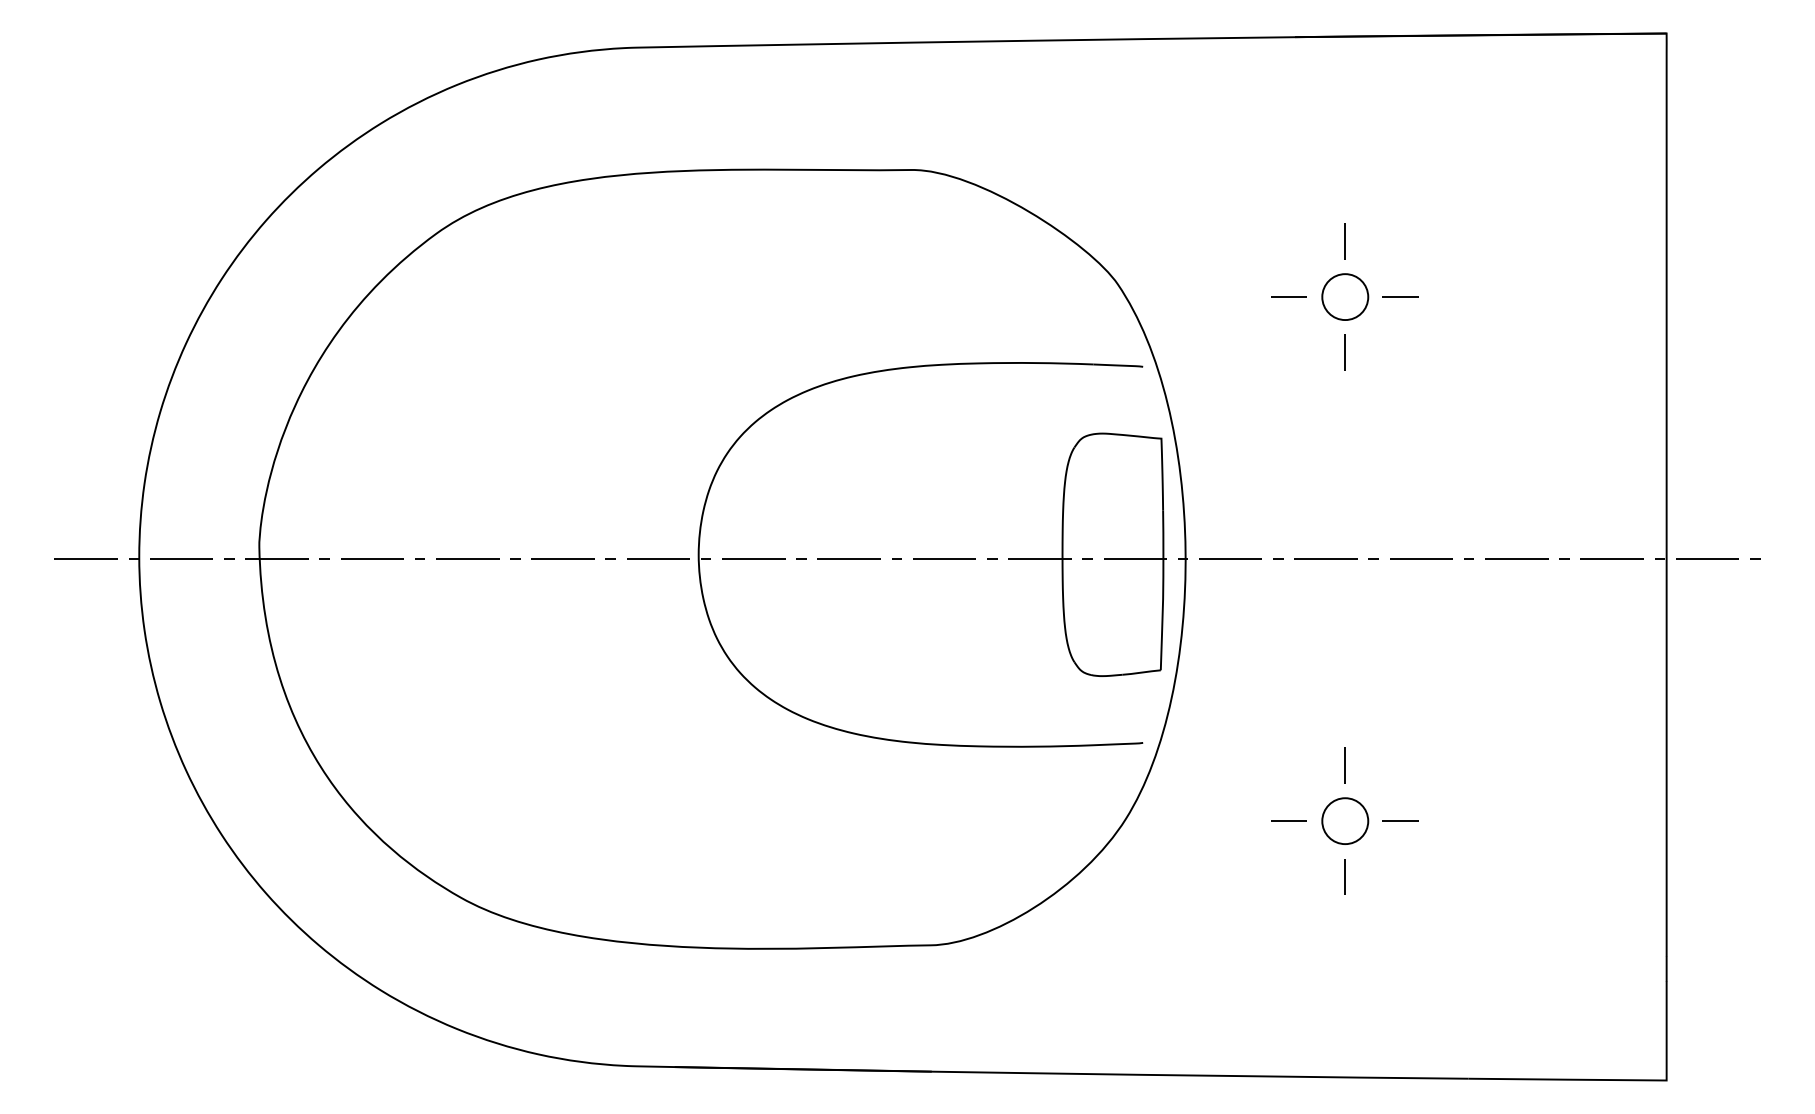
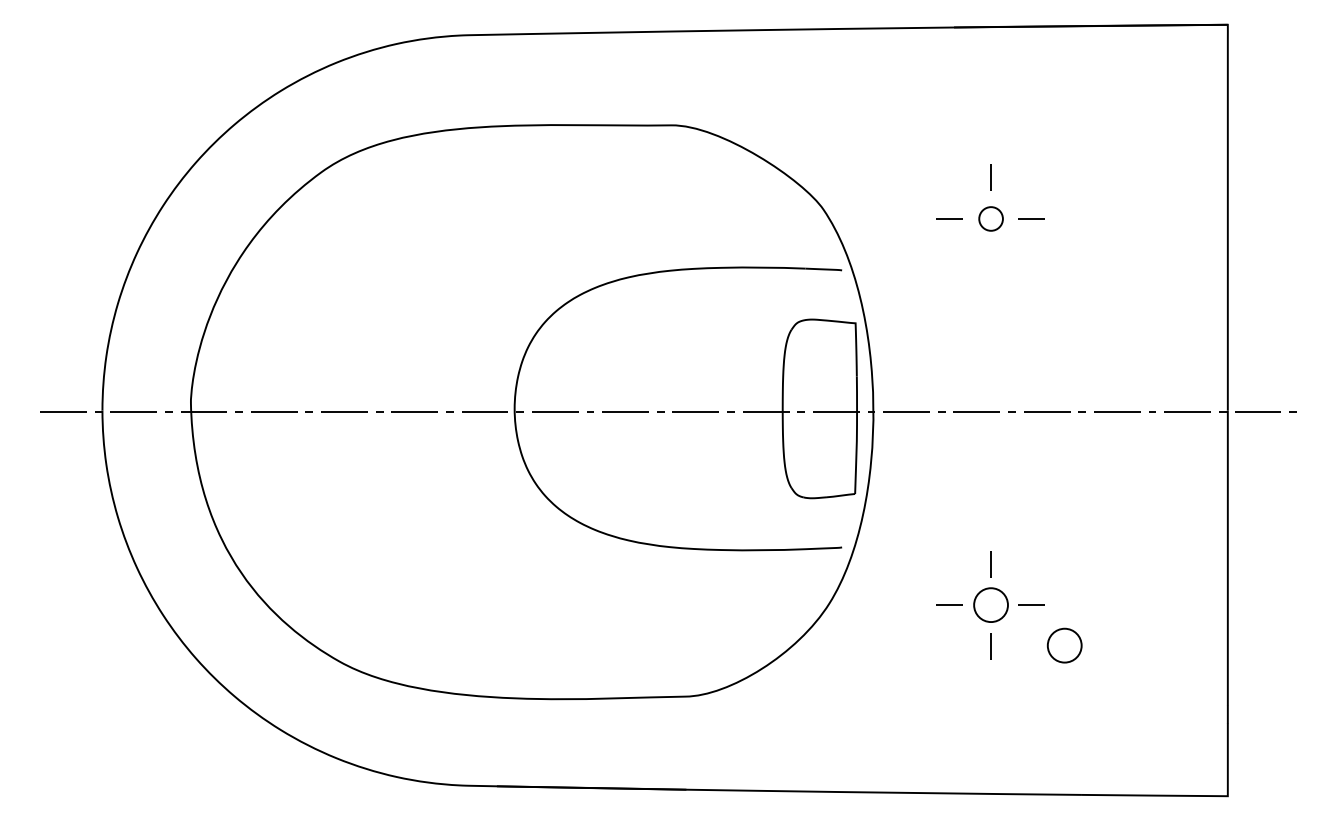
part: (1345, 296) -> (991, 218), size x0.7
line: (1344, 352) -> (990, 259), removed
part: (1445, 875) -> (1064, 645), added

